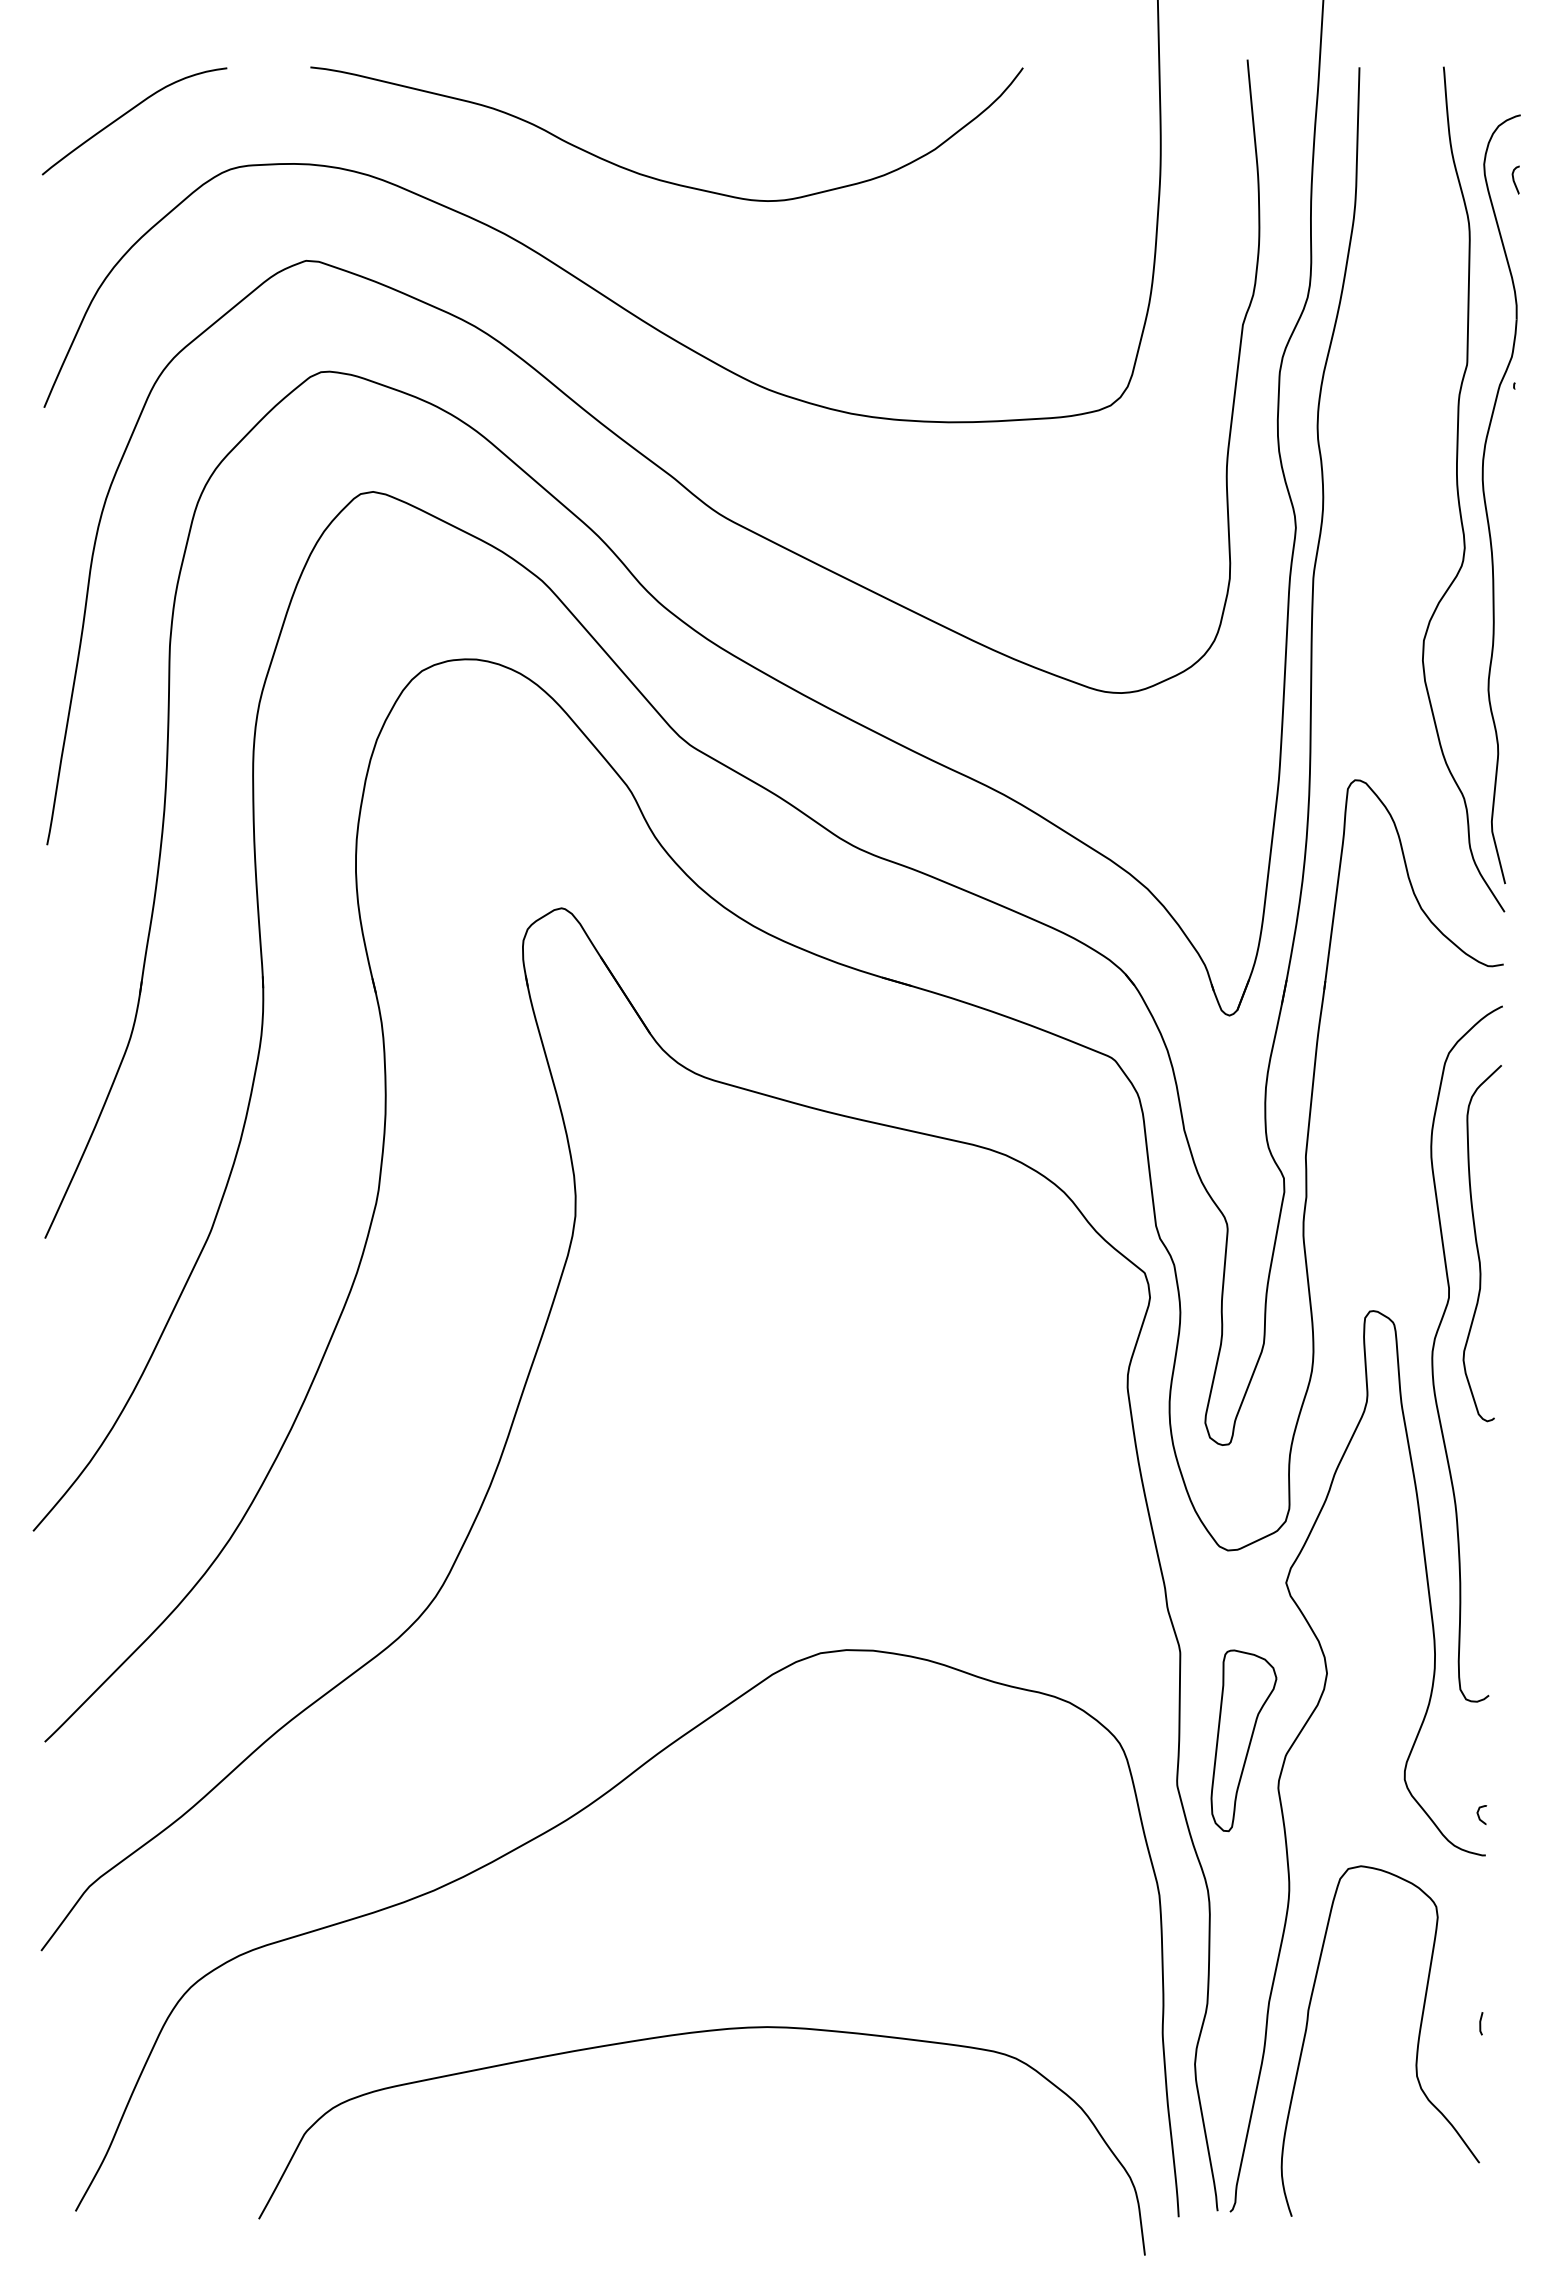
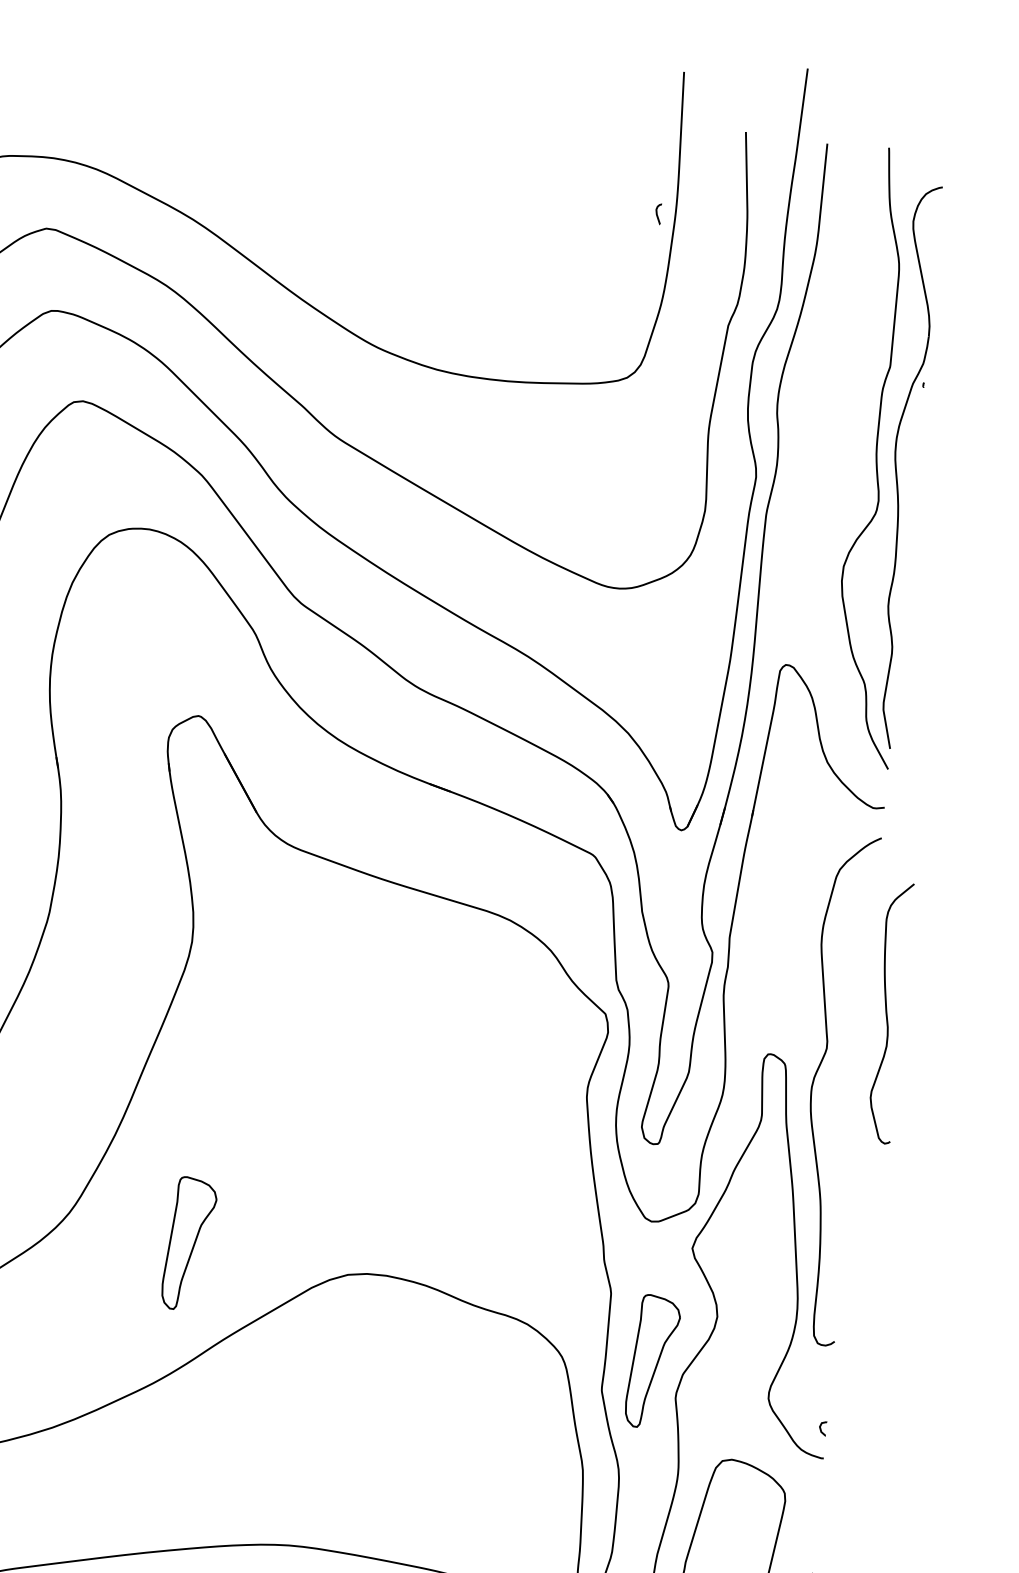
curve: (655, 177) -> (306, 186), removed
curve: (1514, 179) -> (657, 213), moved
curve: (1477, 1243) -> (887, 1013), moved
part: (601, 1626) -> (189, 1243), added

